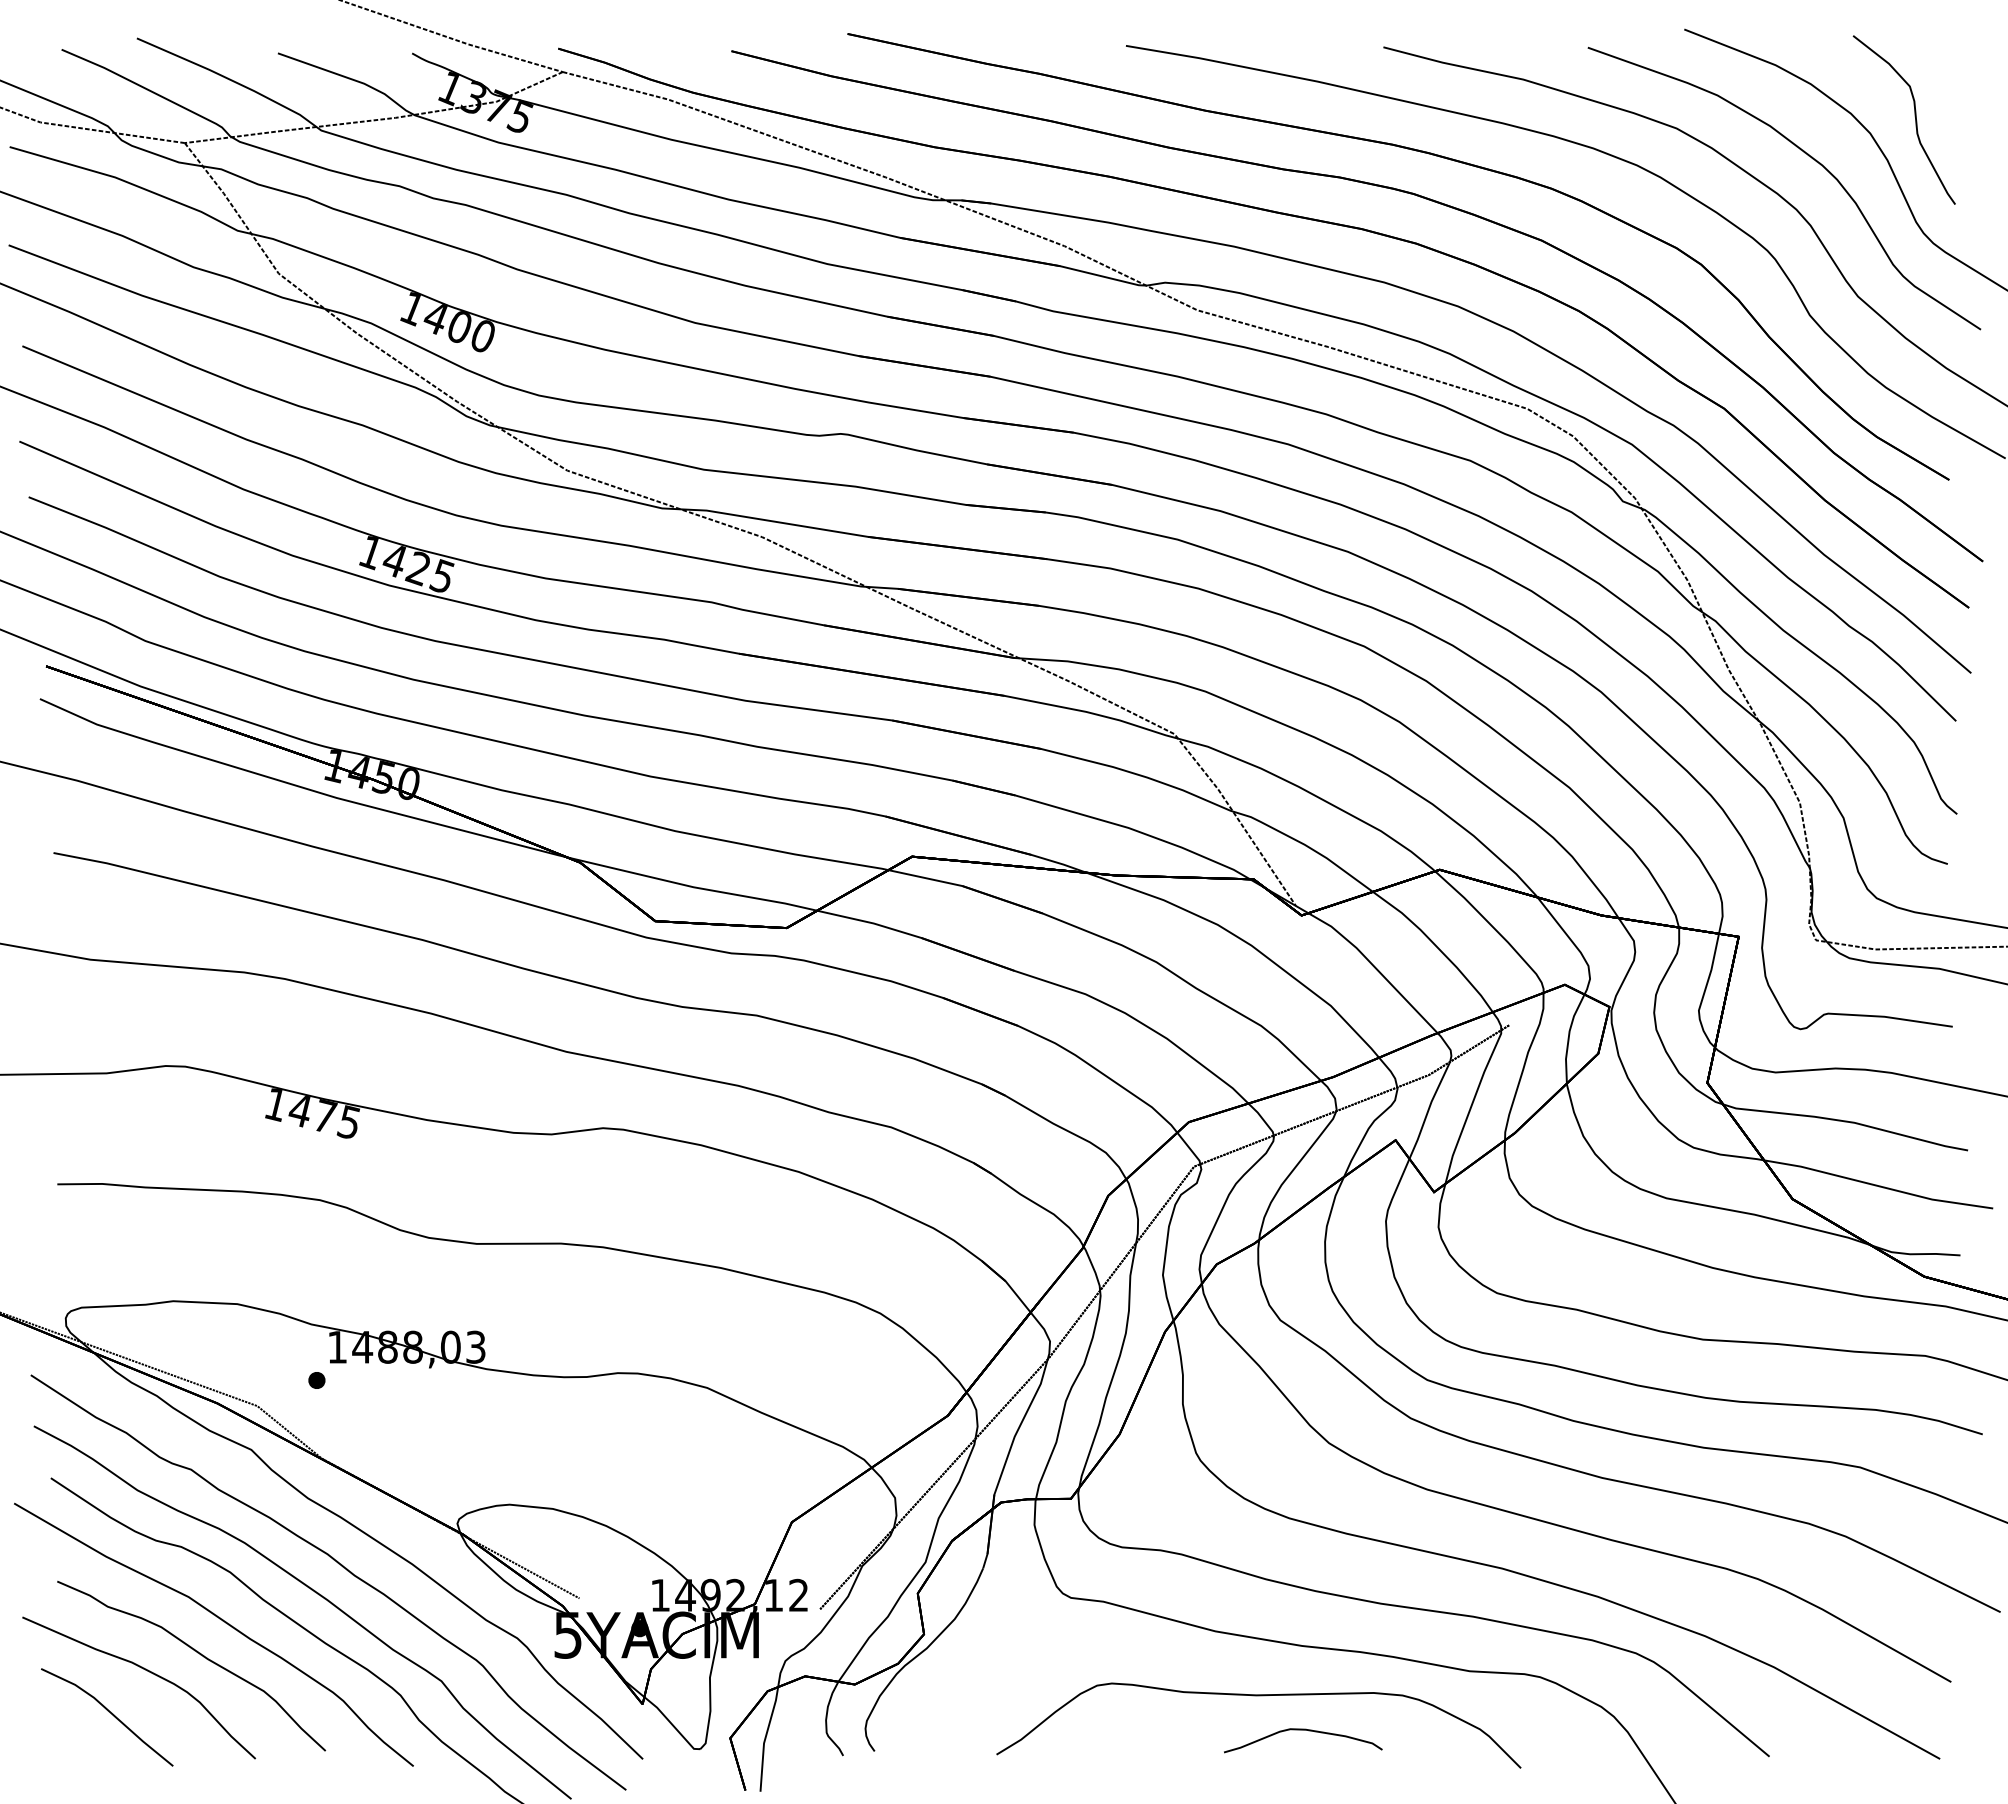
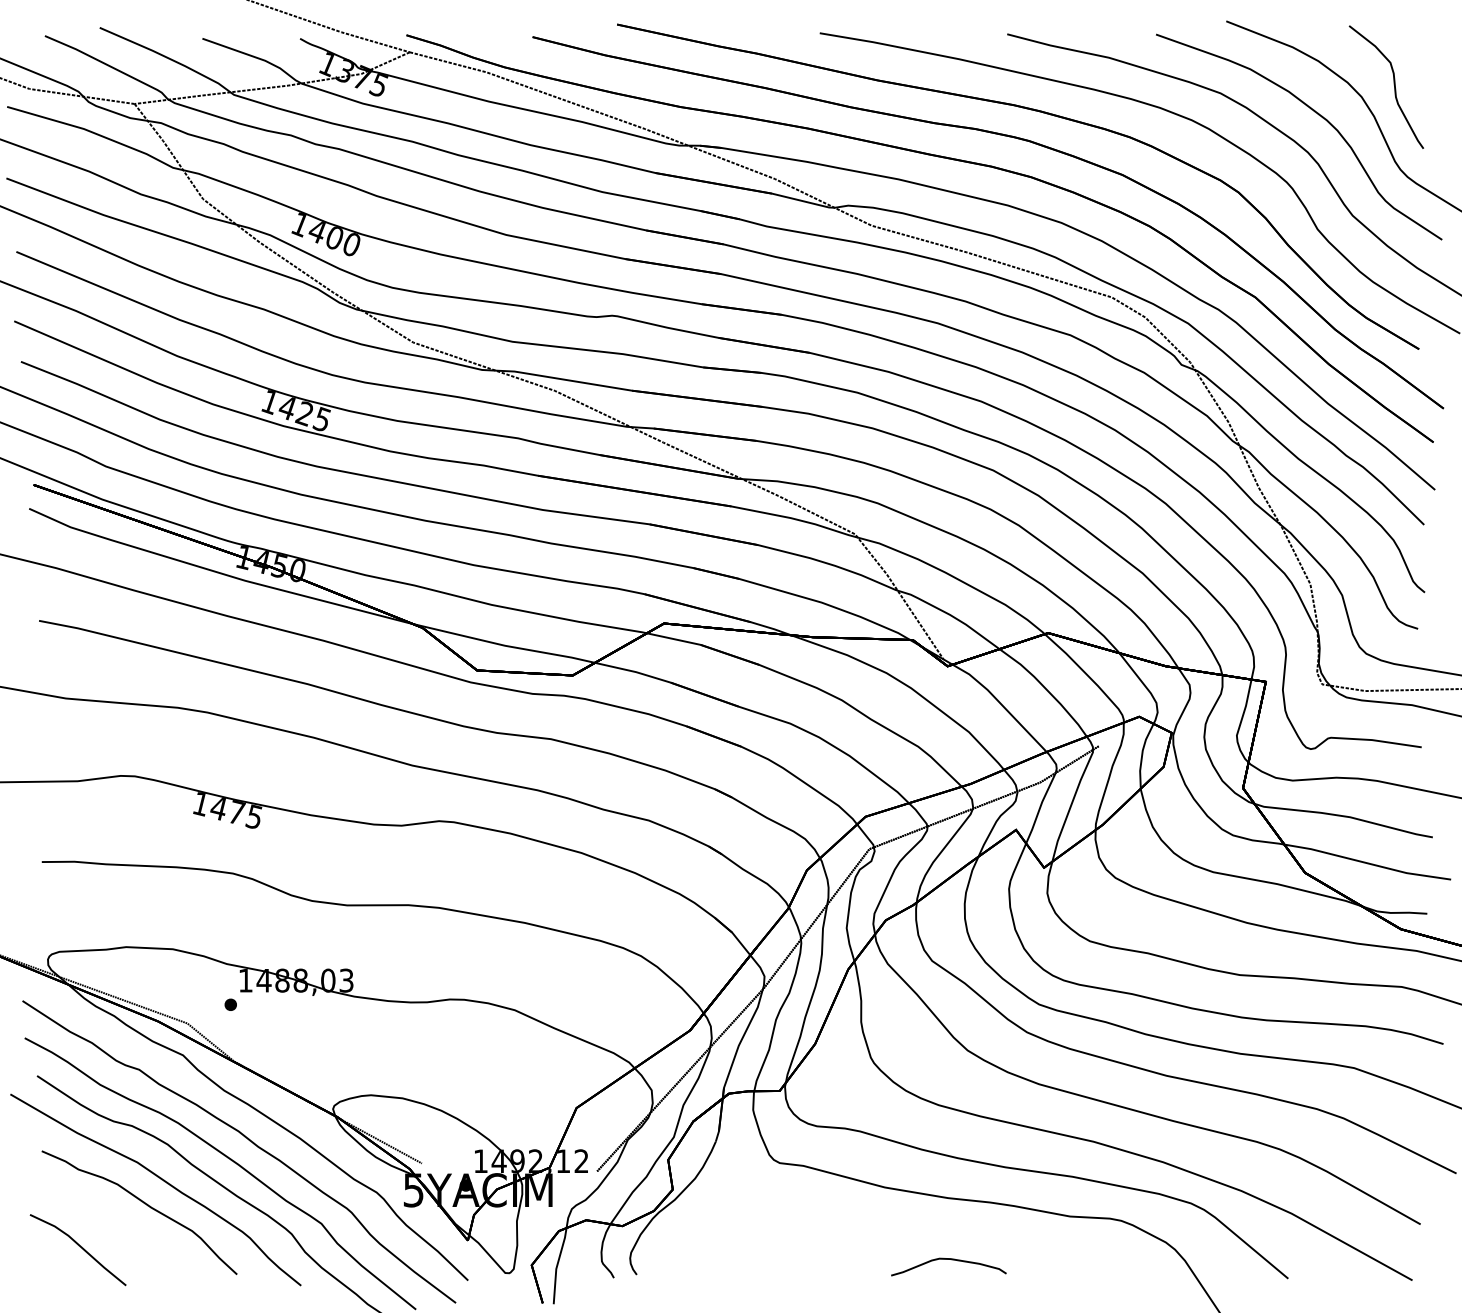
curve: (147, 1671) -> (107, 1216), removed
curve: (1258, 1696) -> (916, 1234), removed

